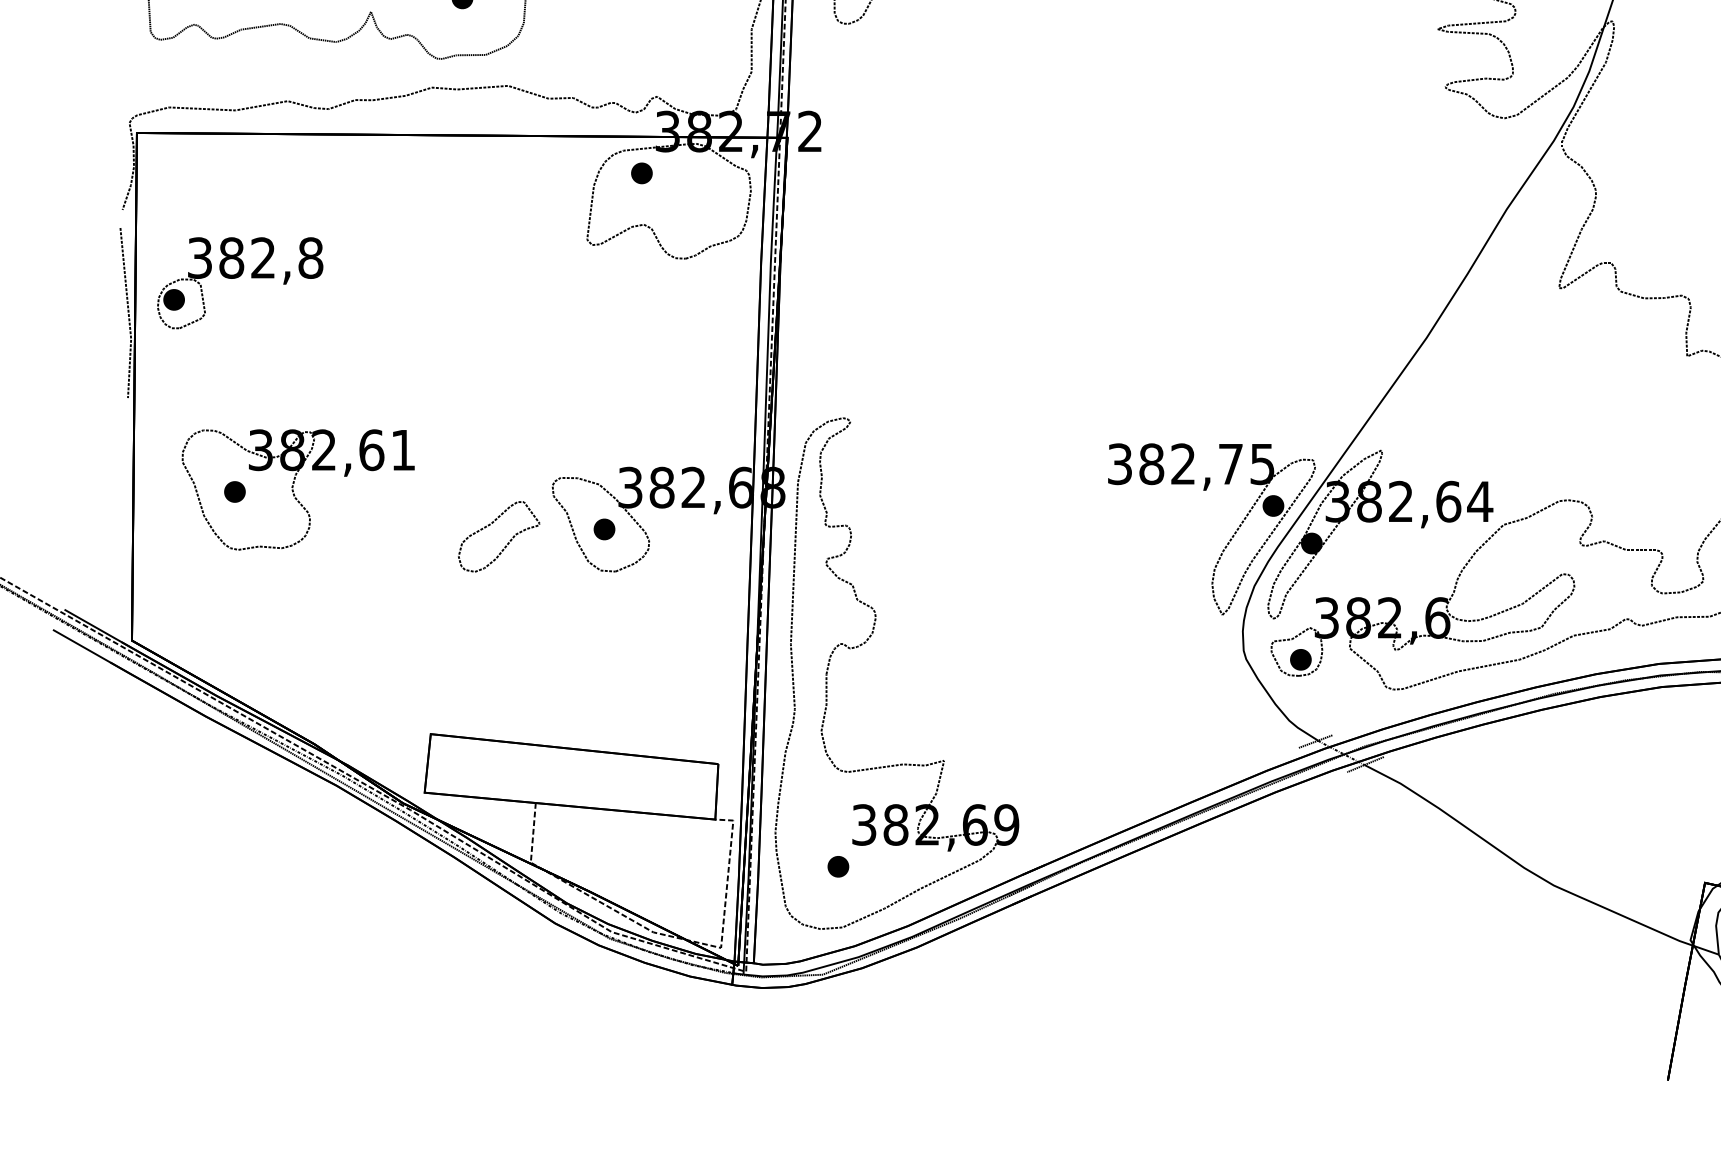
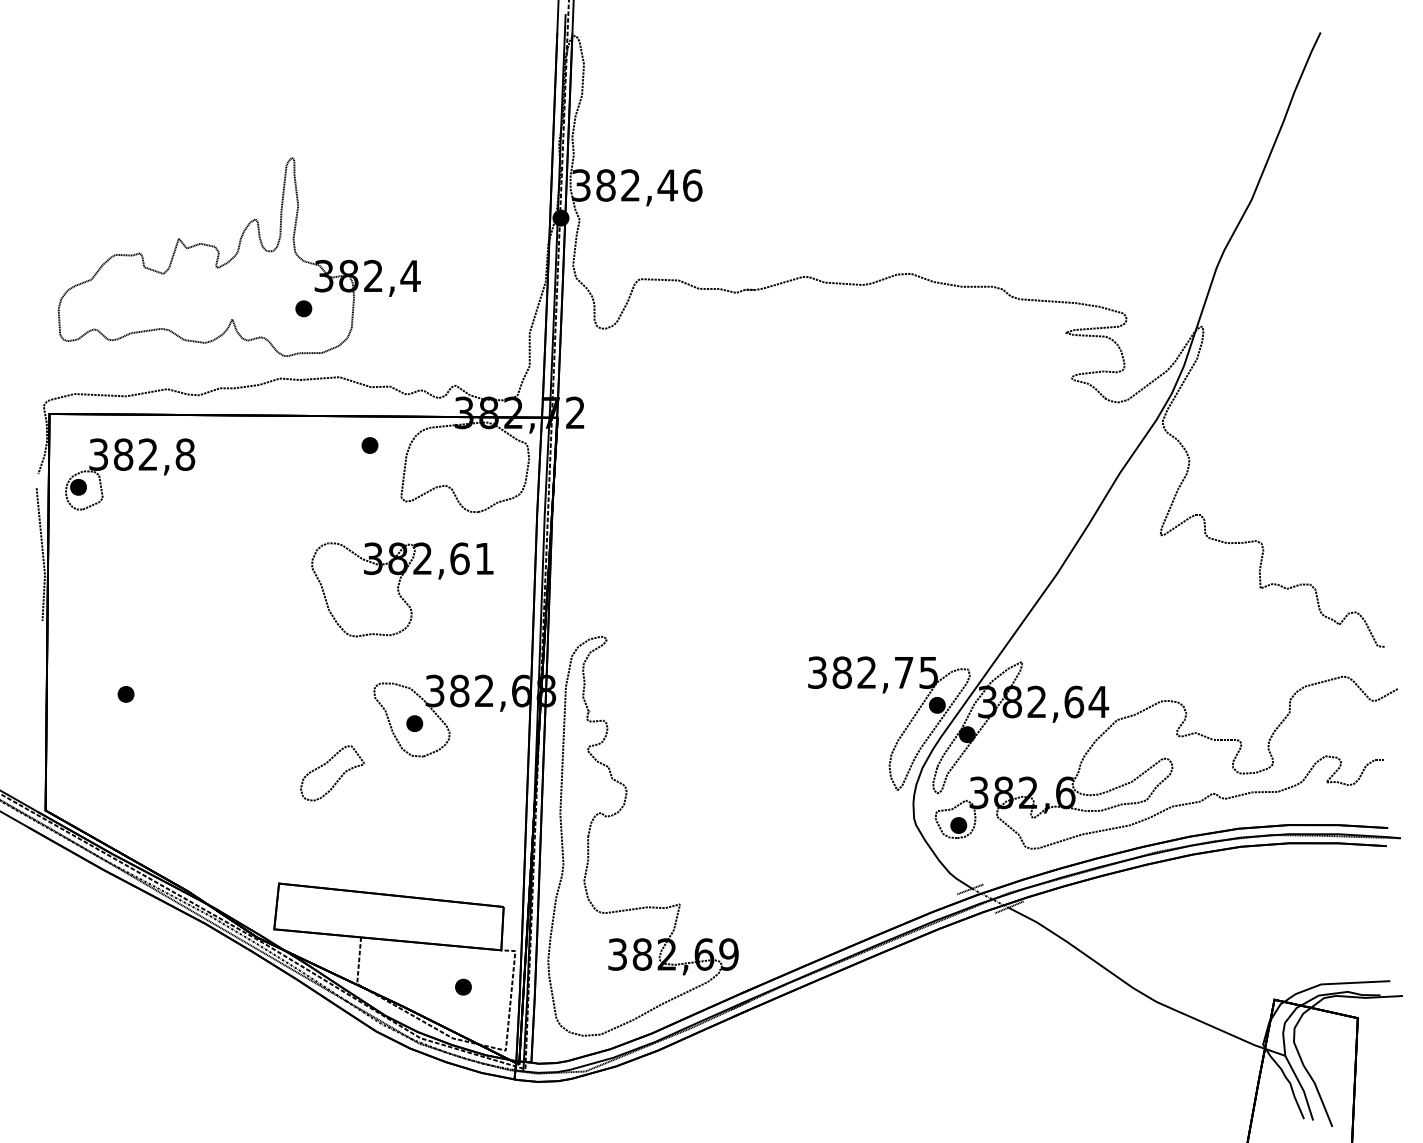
part: (641, 173) -> (369, 445), moved
part: (240, 283) -> (130, 474), moved
part: (298, 489) -> (402, 589), moved
part: (506, 543) -> (338, 778), moved
part: (838, 865) -> (463, 986), moved

